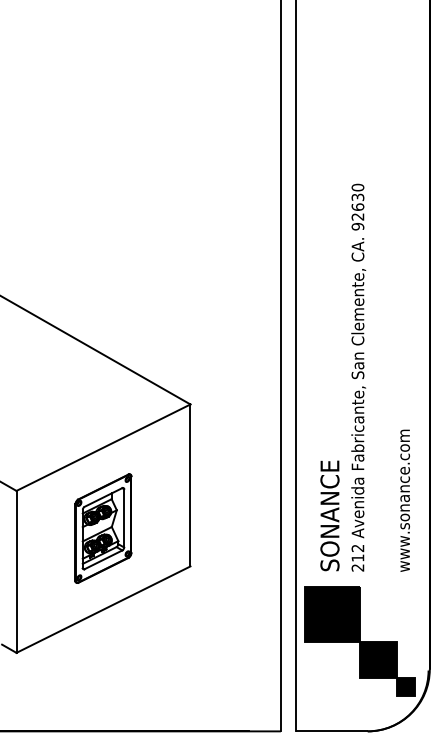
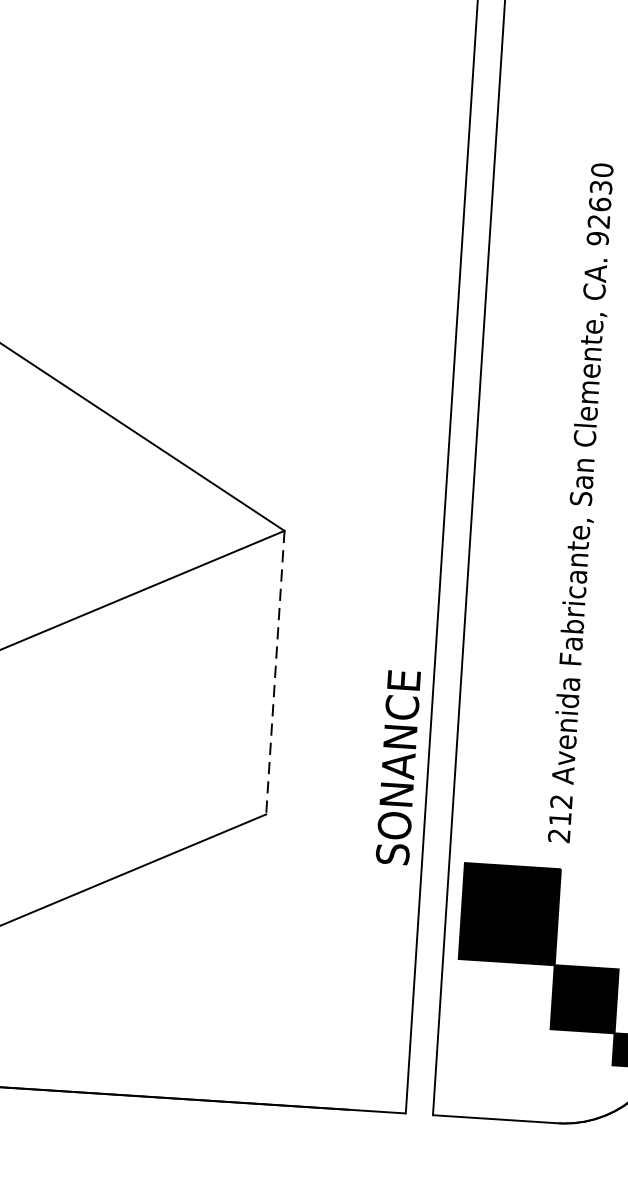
line: (190, 485) -> (275, 672), solid -> dashed
text: (329, 515) -> (397, 766), moved
part: (103, 528) -> (118, 738), removed

